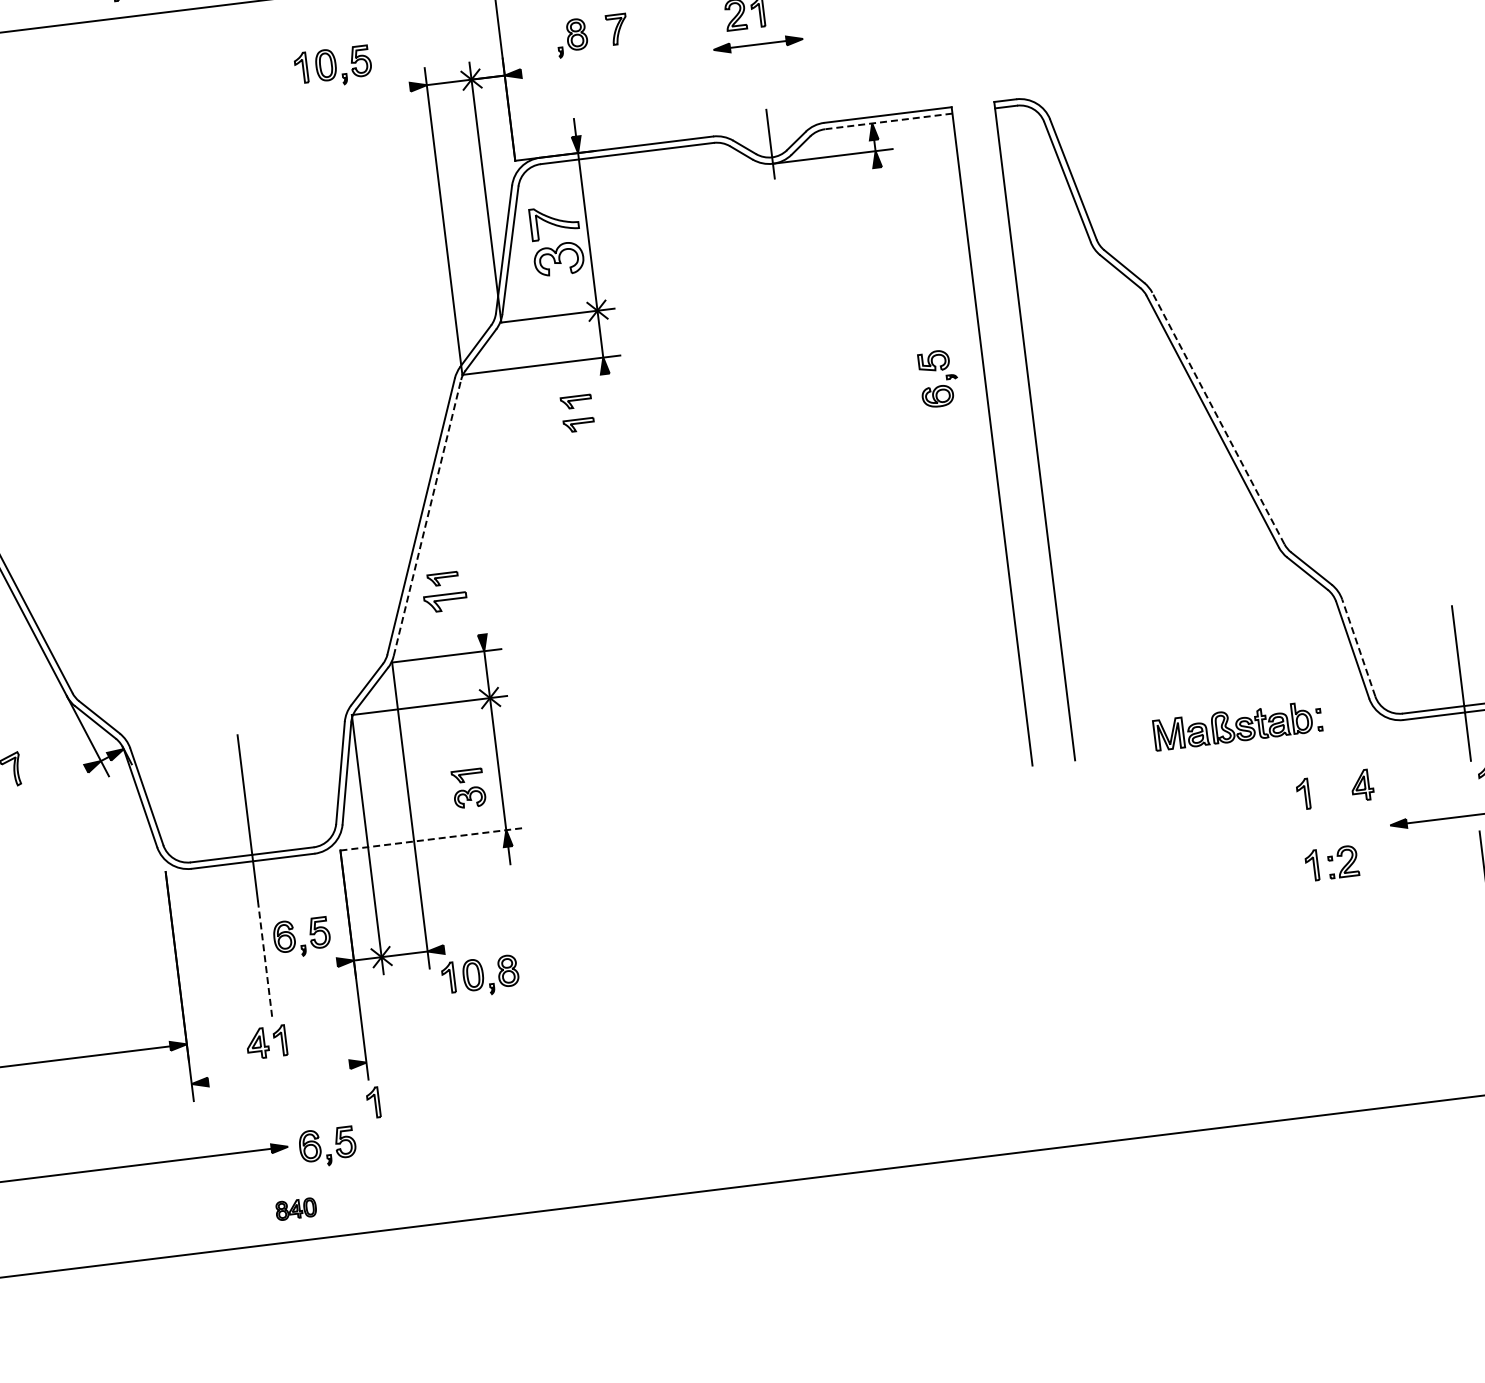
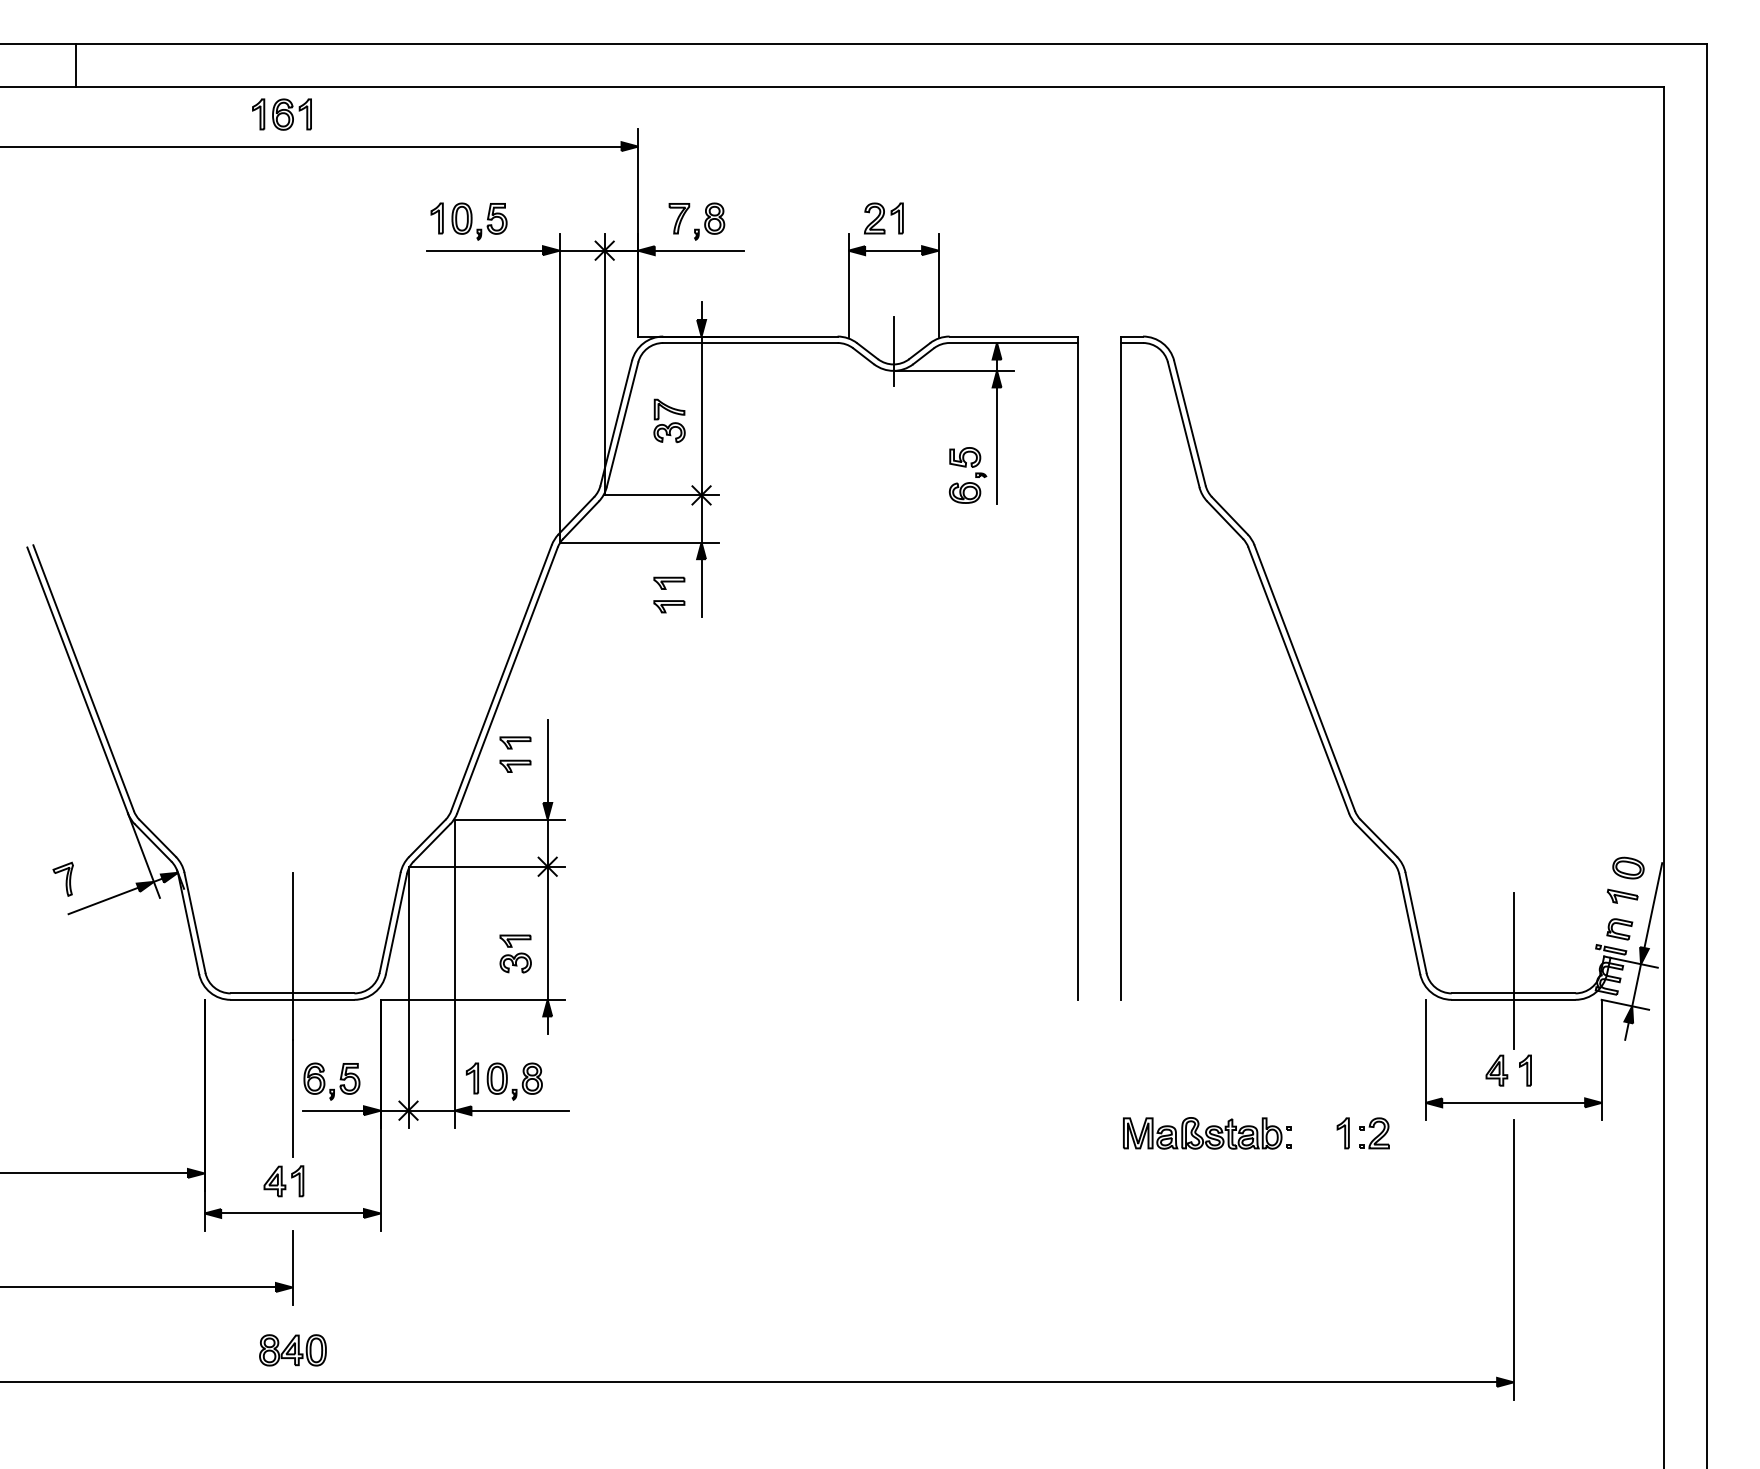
part: (617, 29) -> (679, 218), moved
line: (564, 68) -> (698, 250), added
line: (806, 72) -> (938, 284), added
line: (717, 83) -> (848, 284), added
line: (352, 94) -> (484, 250), added
line: (888, 120) -> (1013, 342), dashed -> solid
line: (885, 225) -> (997, 445), added
part: (556, 240) -> (669, 420), size x0.62
part: (939, 385) -> (967, 482), moved
line: (608, 402) -> (701, 587), added
line: (1218, 418) -> (1304, 677), dashed -> solid
line: (427, 517) -> (507, 679), dashed -> solid
line: (476, 592) -> (547, 760), added
part: (445, 601) -> (515, 765), size x0.71
line: (1358, 647) -> (1415, 922), dashed -> solid
part: (1237, 725) -> (1207, 1133), moved
line: (1384, 782) -> (1425, 1059), added
line: (53, 785) -> (103, 900), added
part: (1361, 785) -> (1496, 1070), moved
part: (1302, 794) -> (1342, 1061), removed
line: (432, 838) -> (473, 999), dashed -> solid
line: (492, 943) -> (520, 1110), added
line: (264, 959) -> (292, 1098), dashed -> solid
line: (307, 966) -> (333, 1110), added
part: (479, 977) -> (503, 1081), moved
line: (279, 1073) -> (292, 1213), added
part: (373, 1103) -> (382, 1254), removed
line: (285, 1126) -> (292, 1267), added
part: (327, 1147) -> (331, 1292), removed
part: (295, 1209) -> (292, 1350), size x1.67

